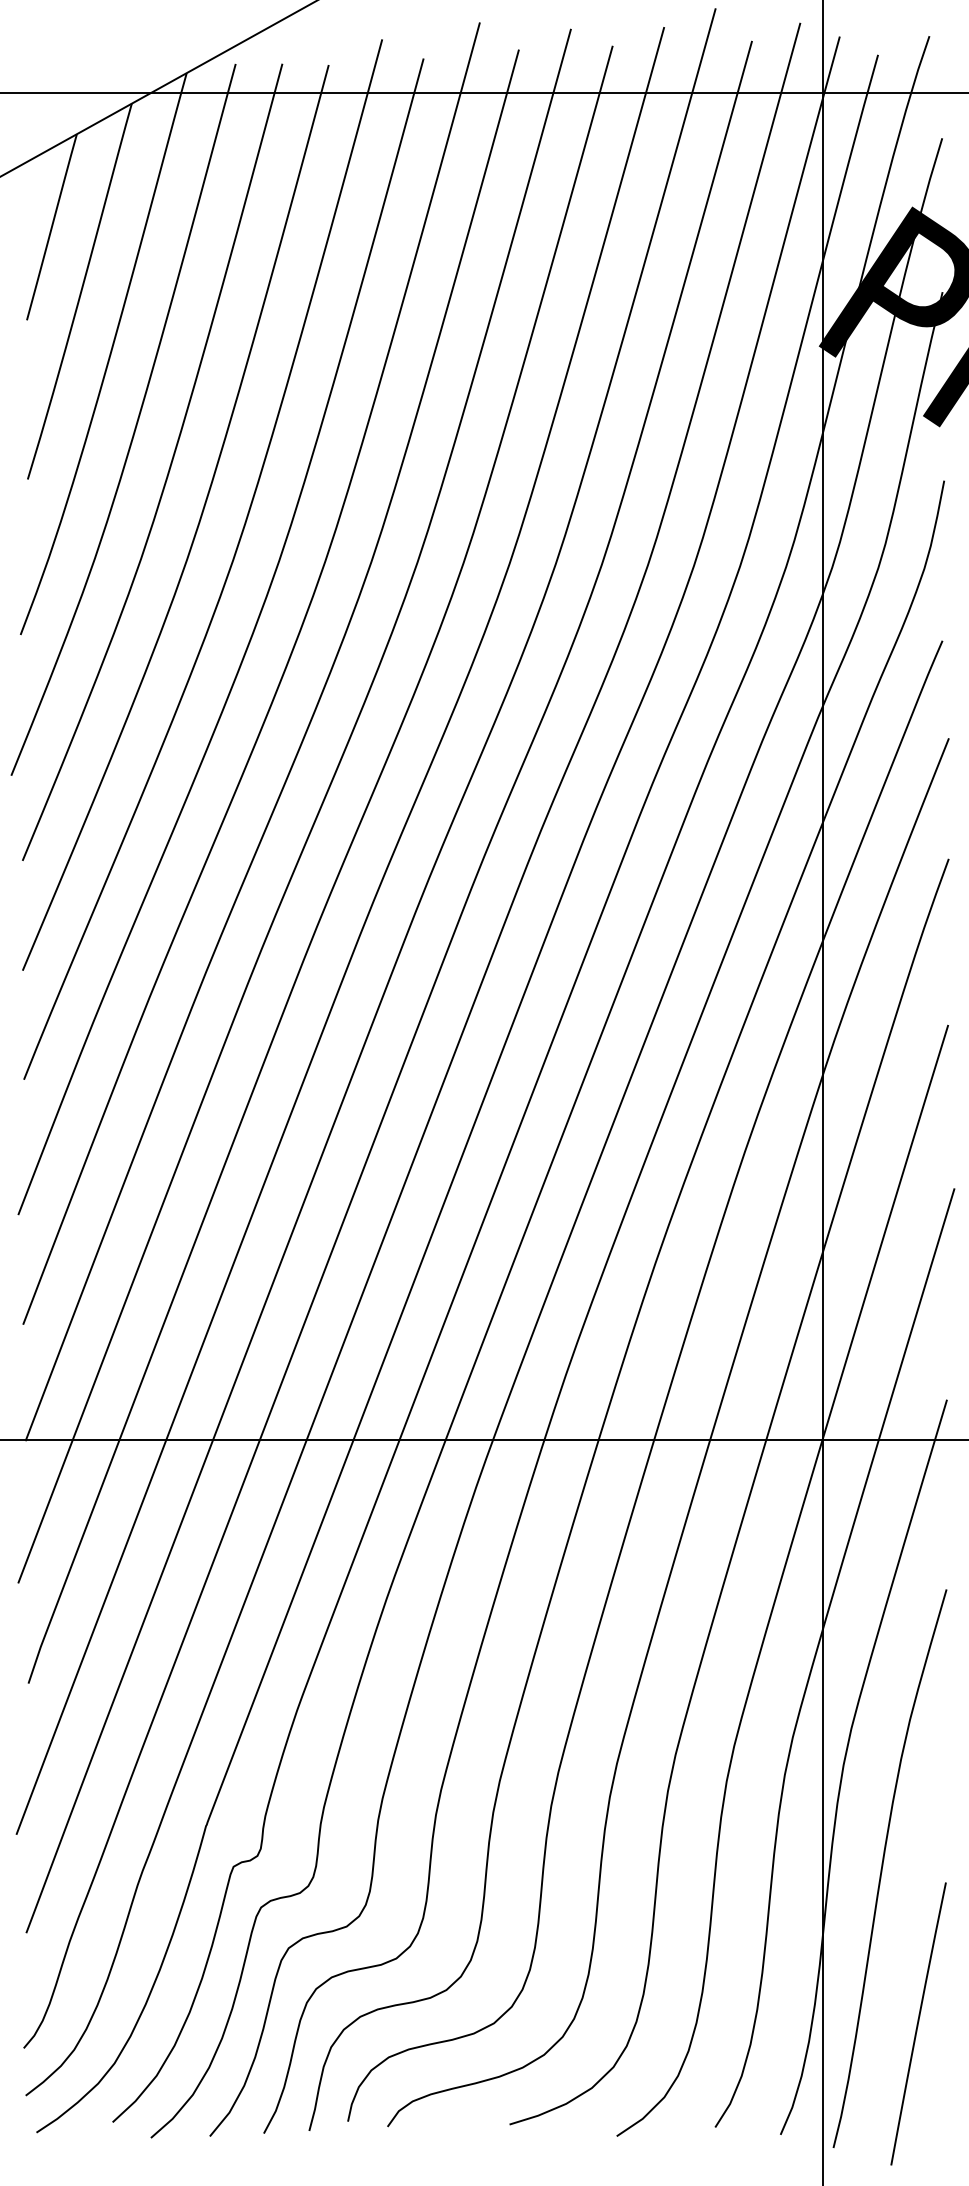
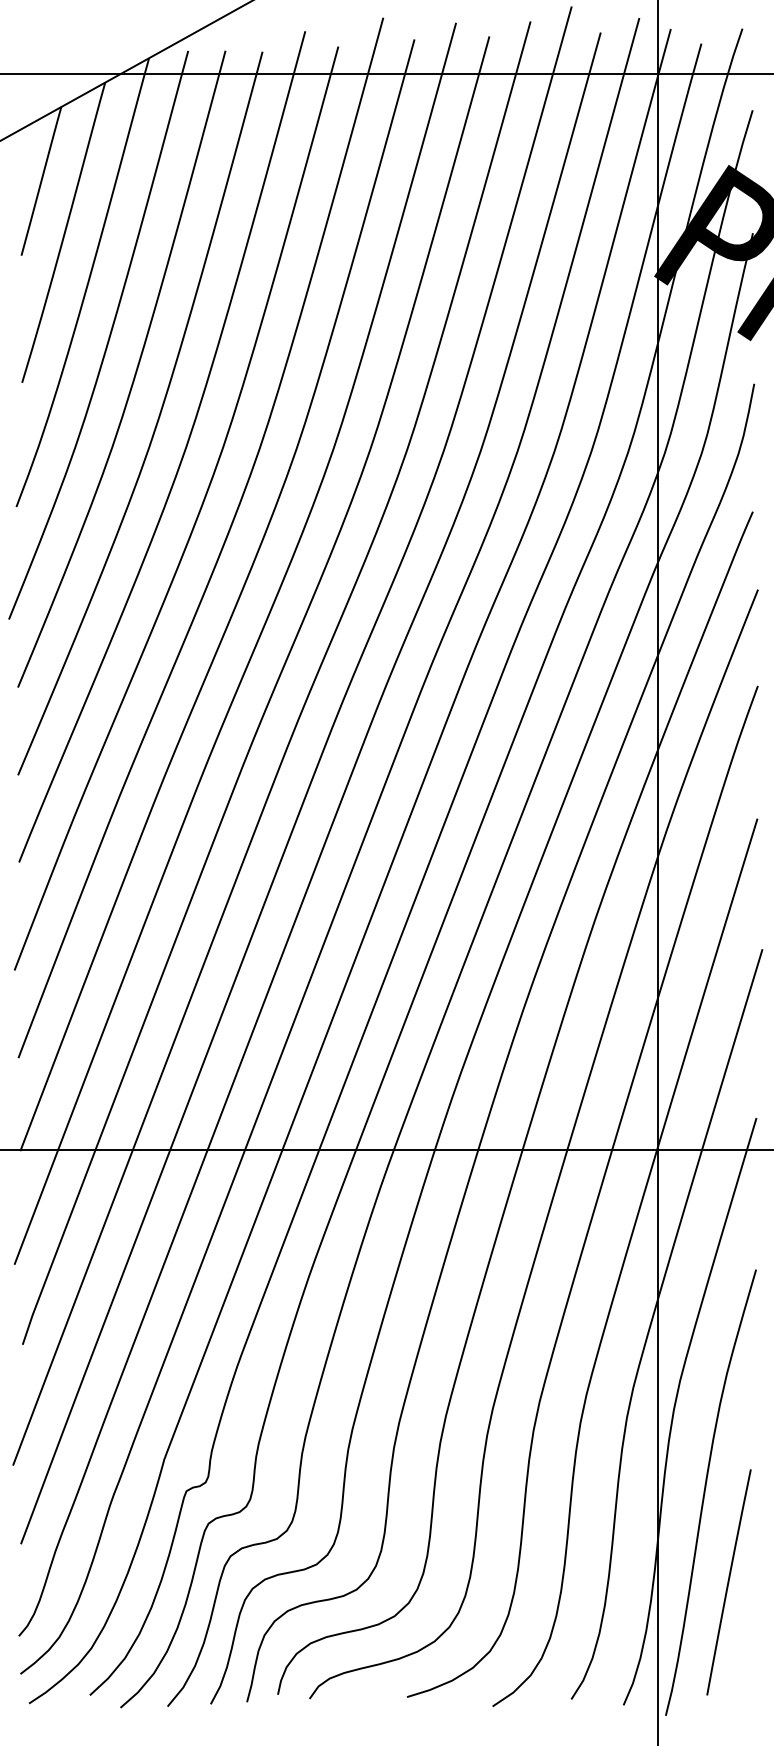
line: (918, 2023) -> (728, 1582), moved

